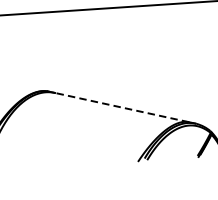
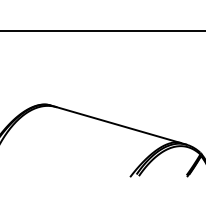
line: (122, 108) -> (118, 125), dashed -> solid

